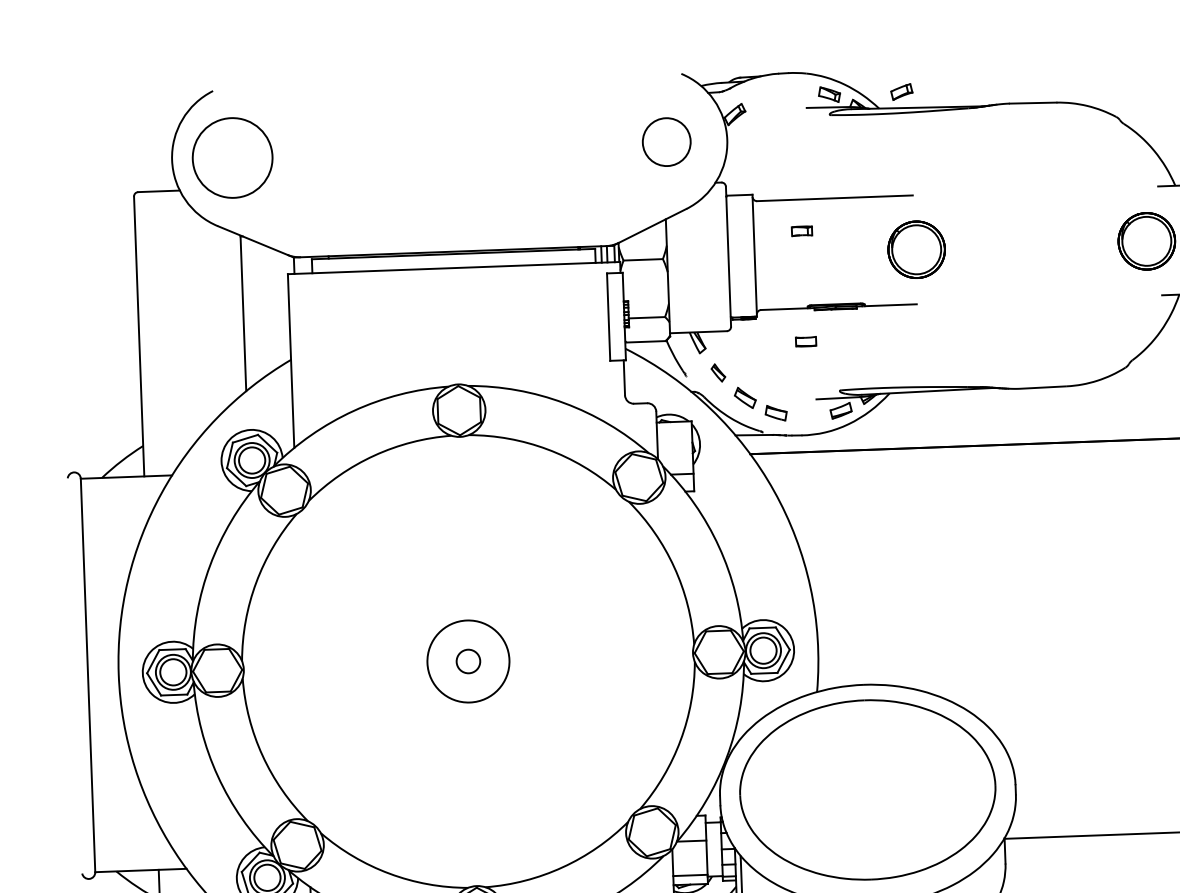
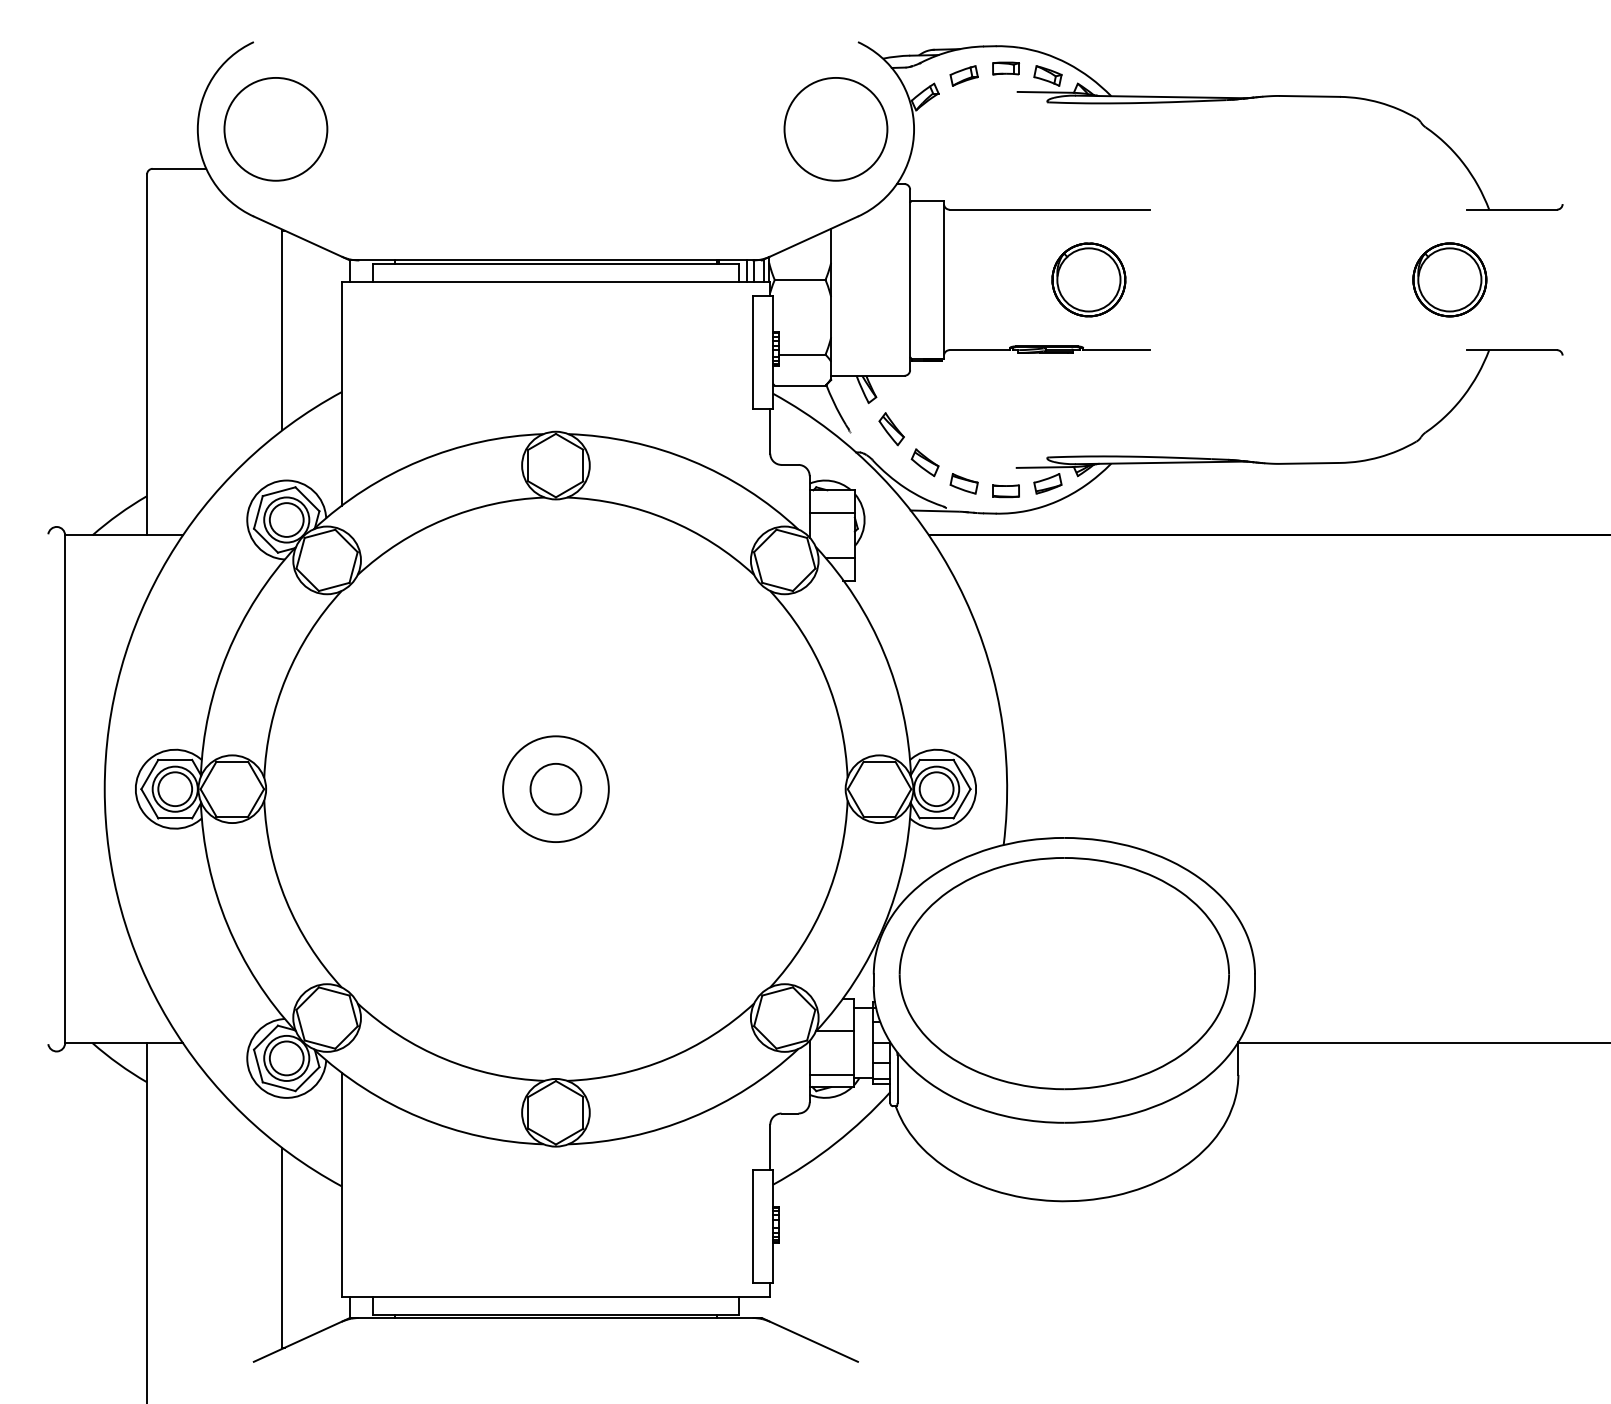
part: (901, 91) -> (963, 75), moved
circle: (666, 142) -> (835, 129), size x1.67
part: (801, 231) -> (1005, 68), moved
part: (916, 249) -> (1088, 279), moved
part: (805, 342) -> (1005, 491), moved
part: (718, 373) -> (891, 429), size x1.43
line: (674, 439) -> (831, 512), added
circle: (468, 660) -> (555, 788), size x1.67

